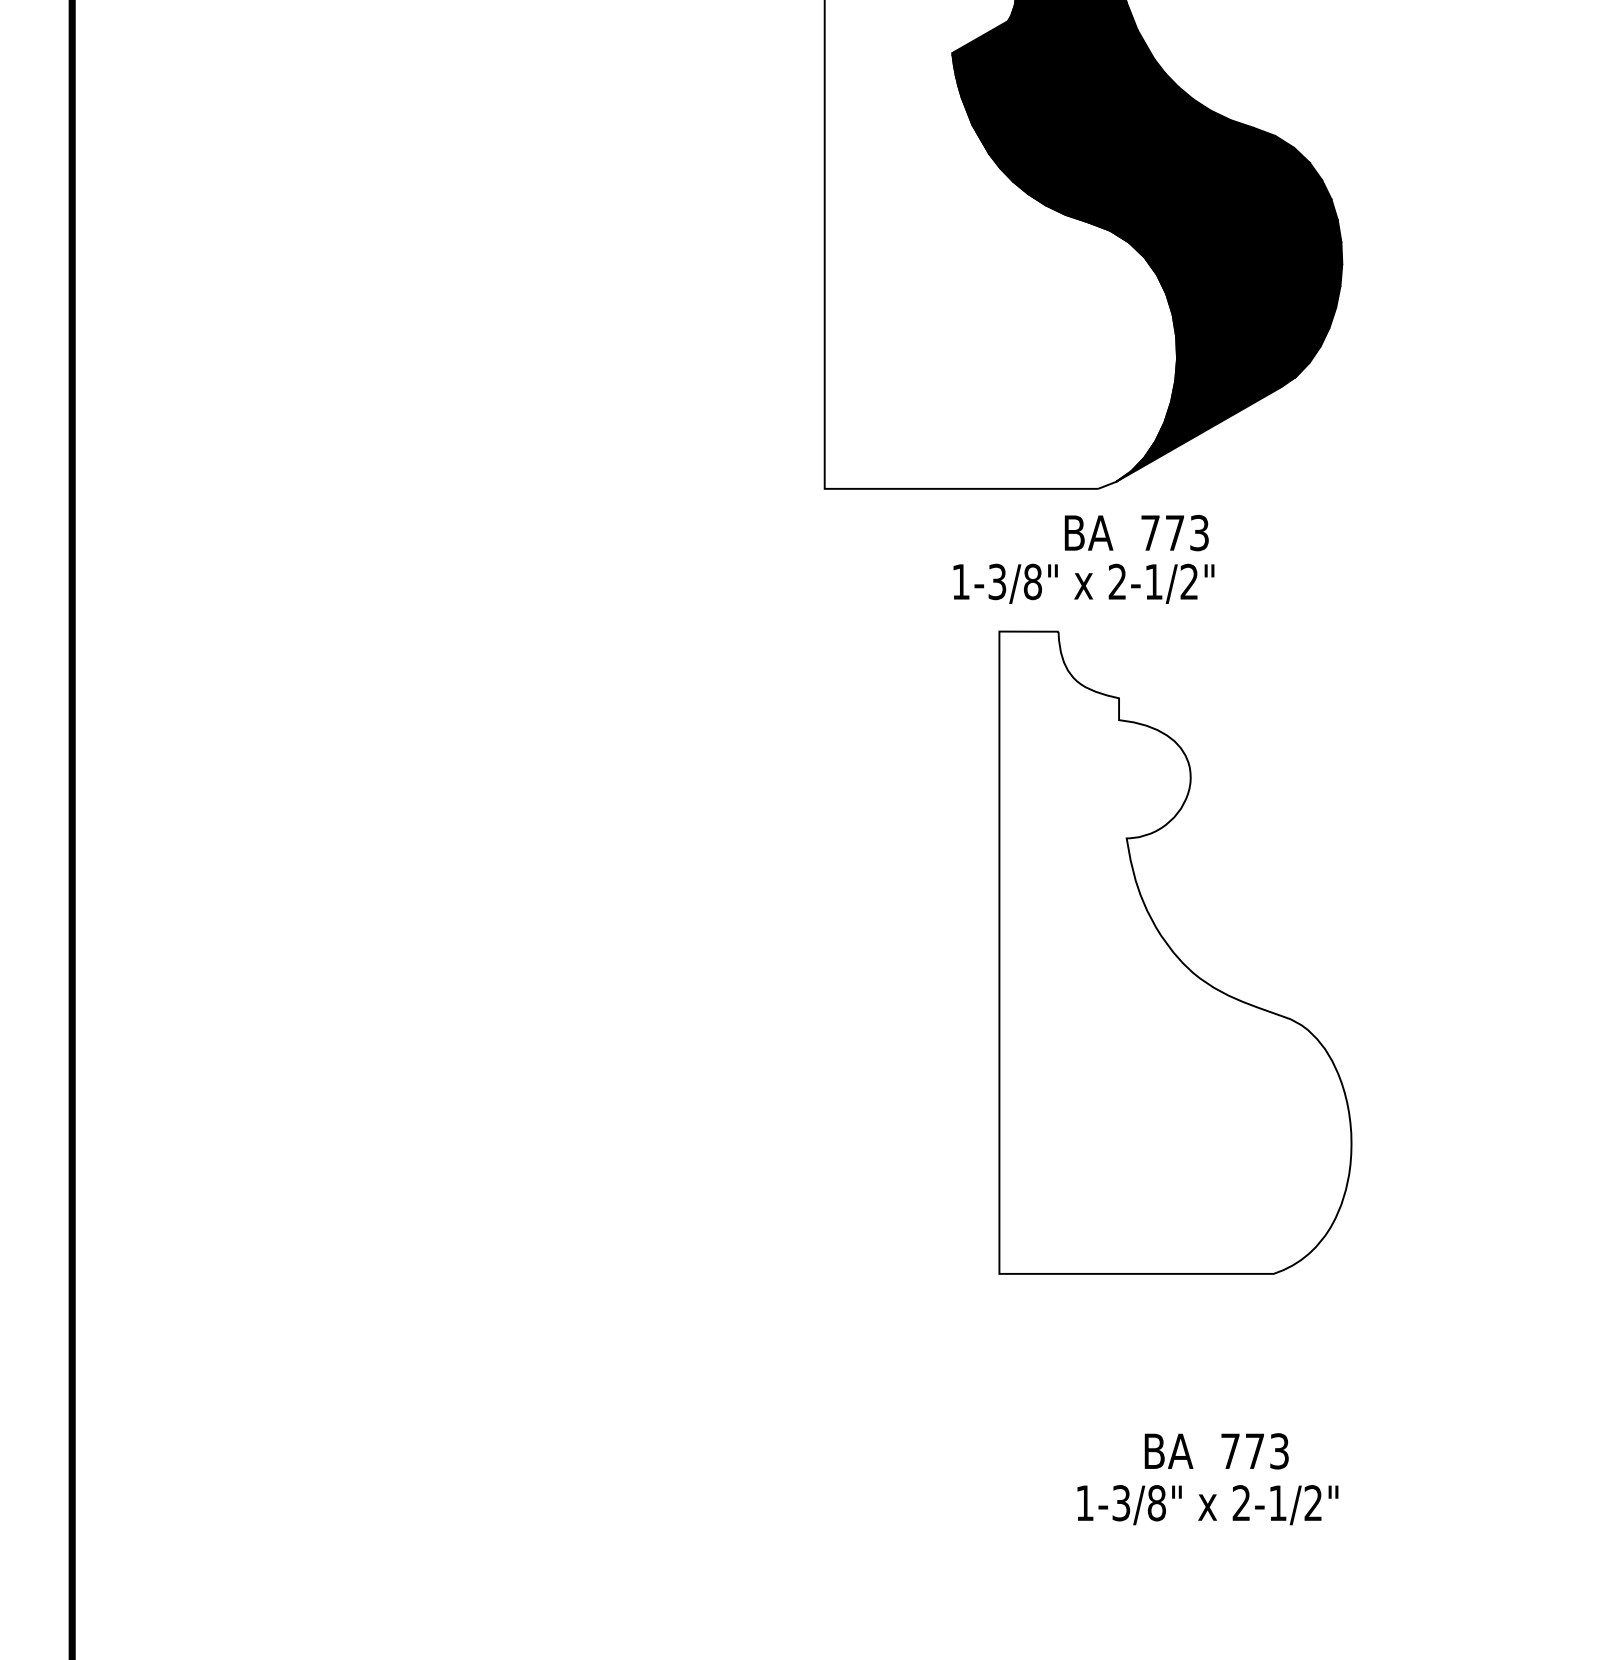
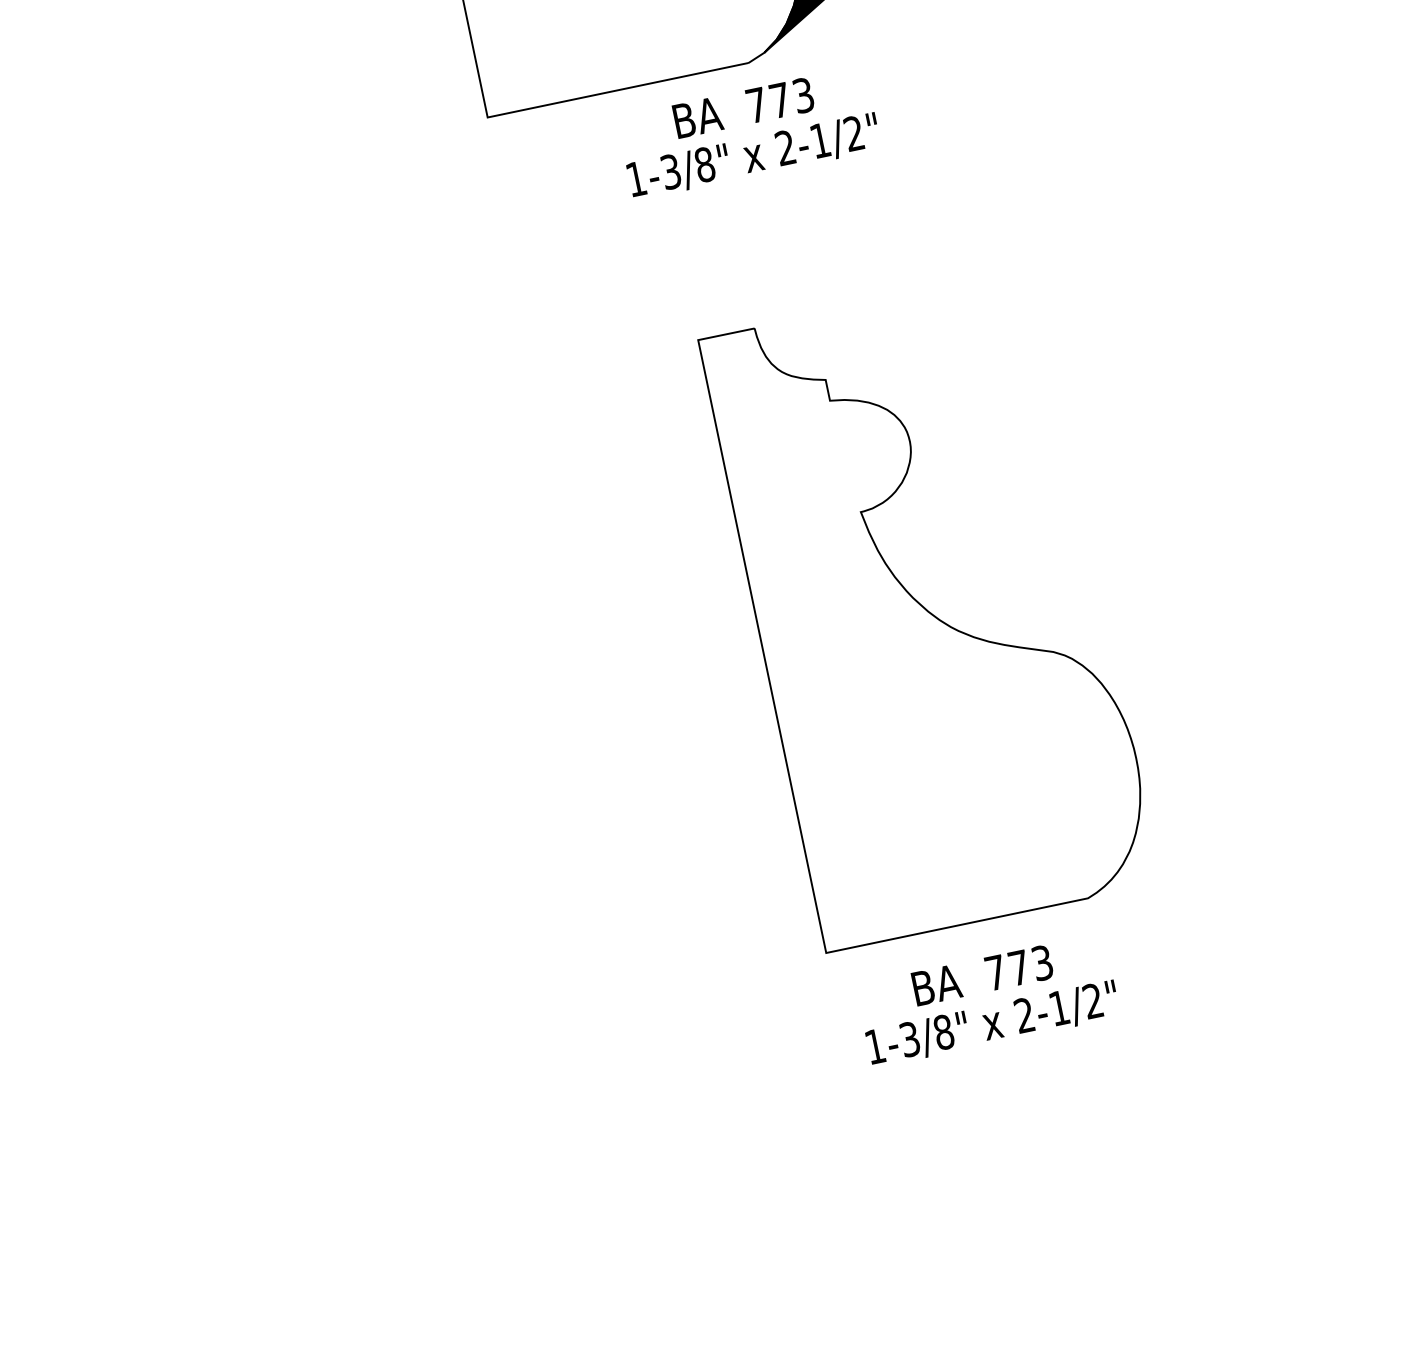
text: (1136, 533) -> (743, 108), moved
part: (1175, 952) -> (930, 611), moved
text: (1216, 1451) -> (982, 975), moved
text: (1207, 1505) -> (992, 1024), moved

